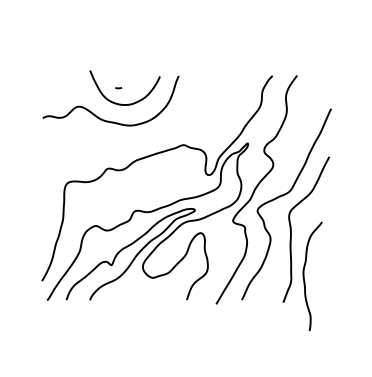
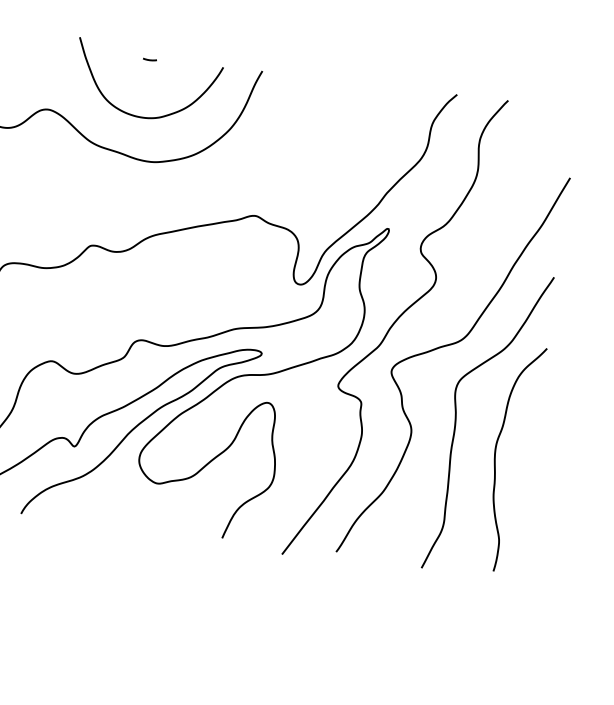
curve: (118, 88) -> (149, 60), moved
curve: (304, 275) -> (496, 454), moved

